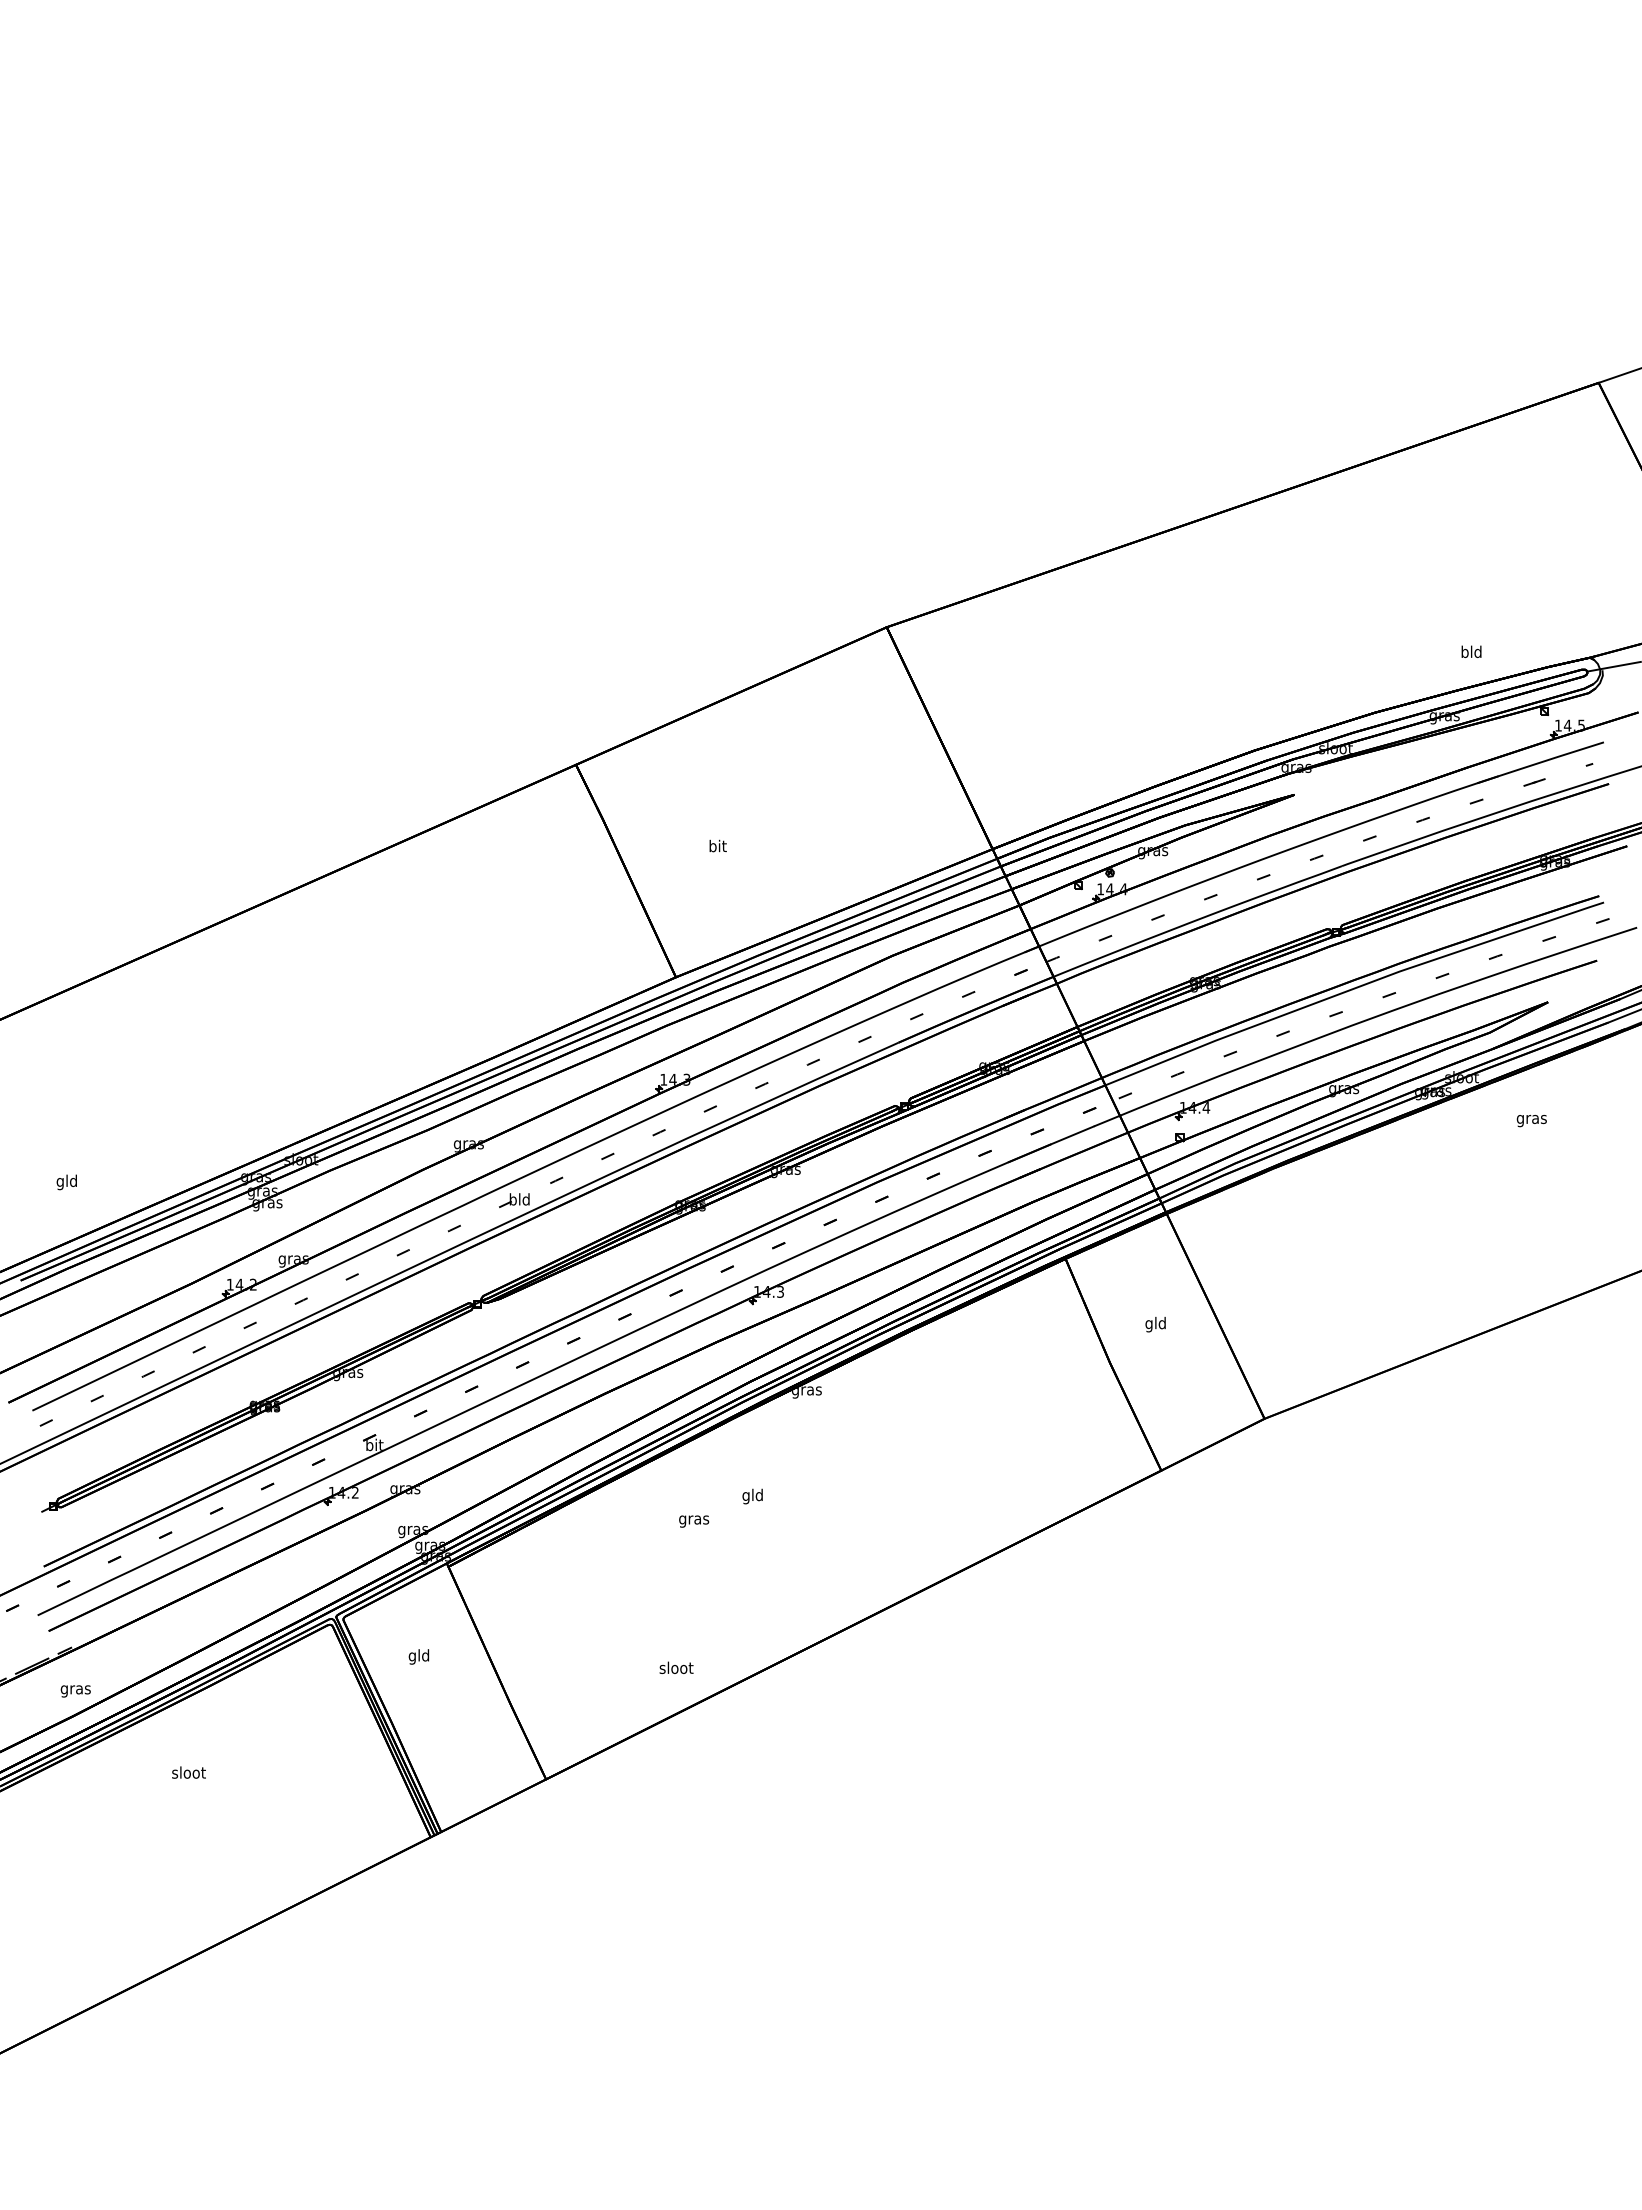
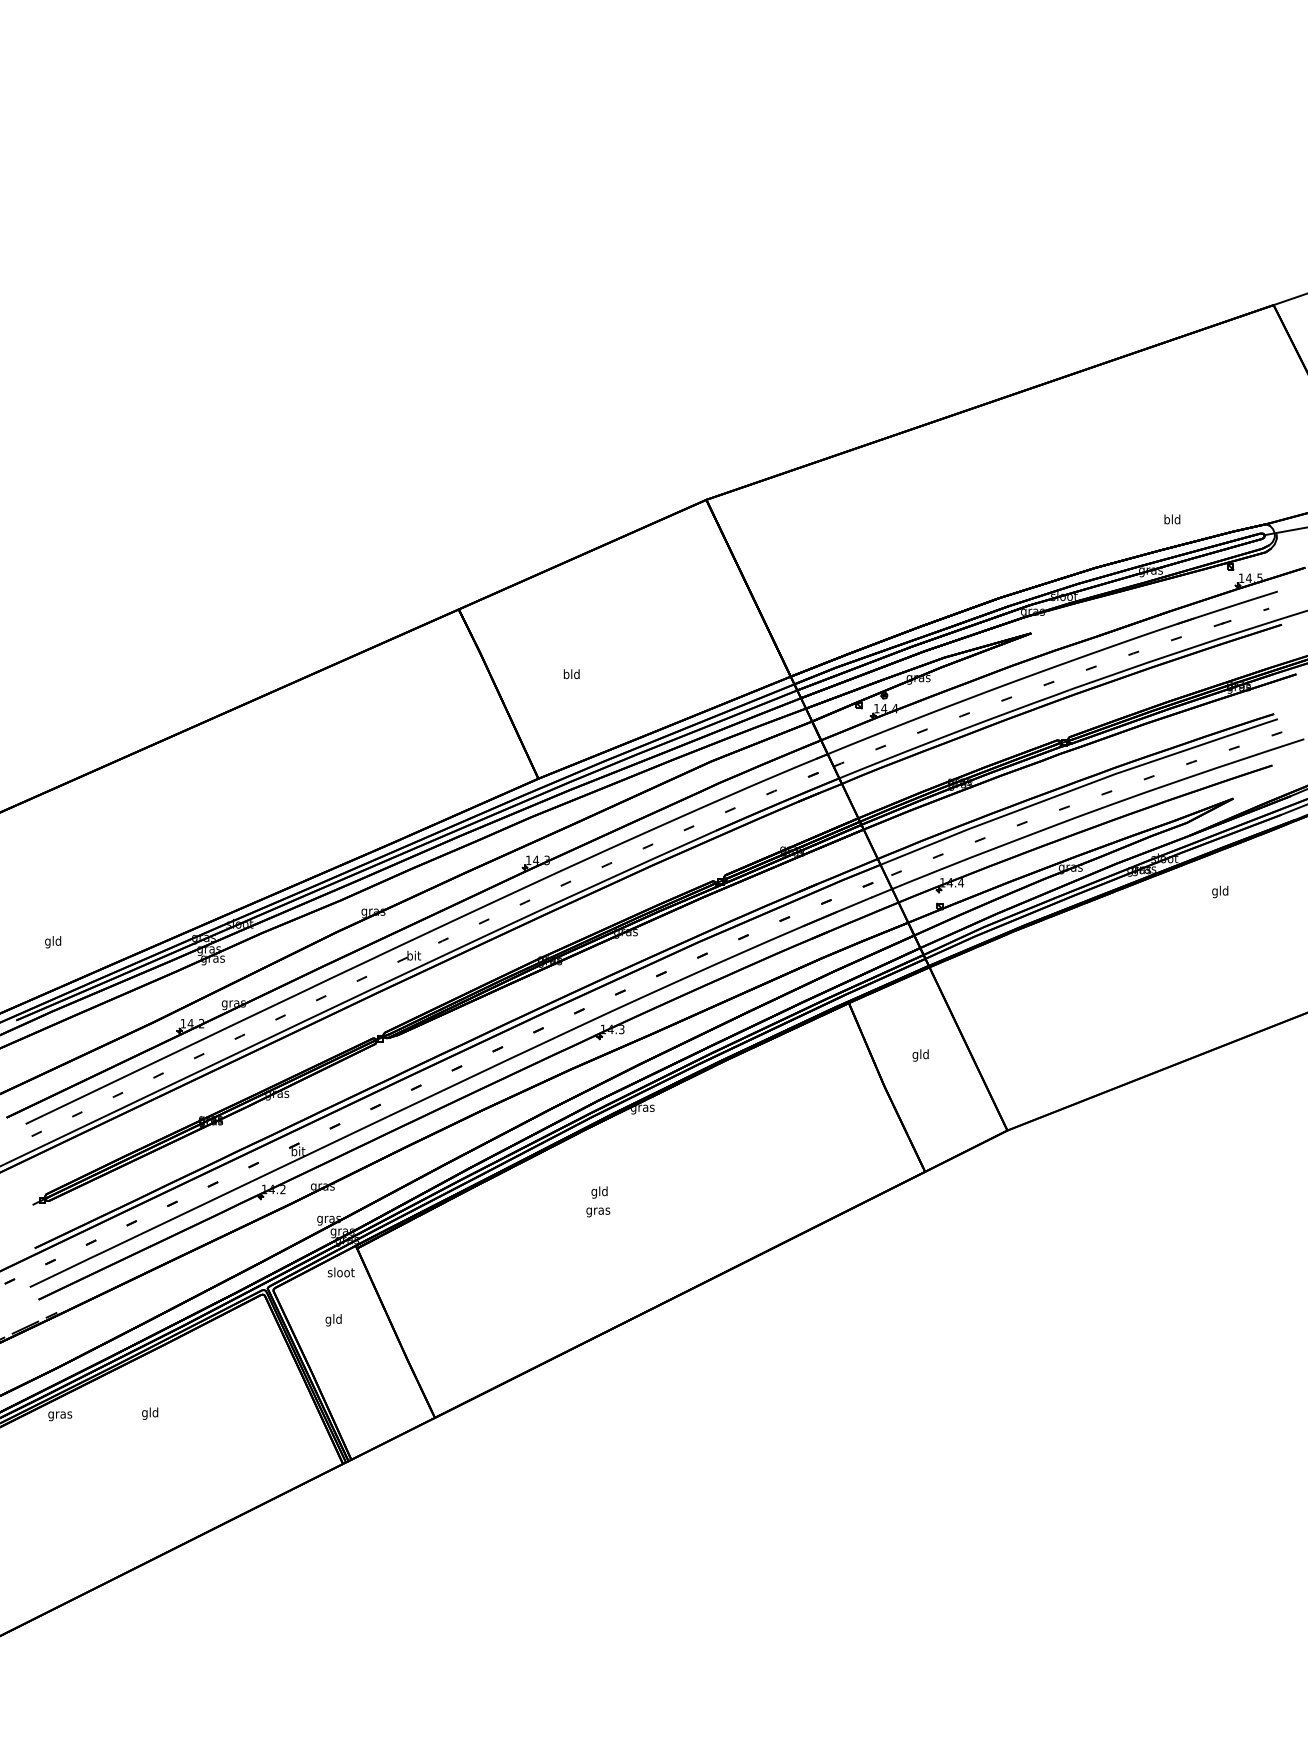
text: (717, 845) -> (571, 673), bit -> bld
text: (1531, 1119) -> (1220, 892), gras -> gld
text: (519, 1199) -> (413, 955), bld -> bit
text: (694, 1521) -> (598, 1212), moved
text: (676, 1667) -> (341, 1272), moved
text: (75, 1691) -> (59, 1416), moved
text: (188, 1773) -> (150, 1413), sloot -> gld

